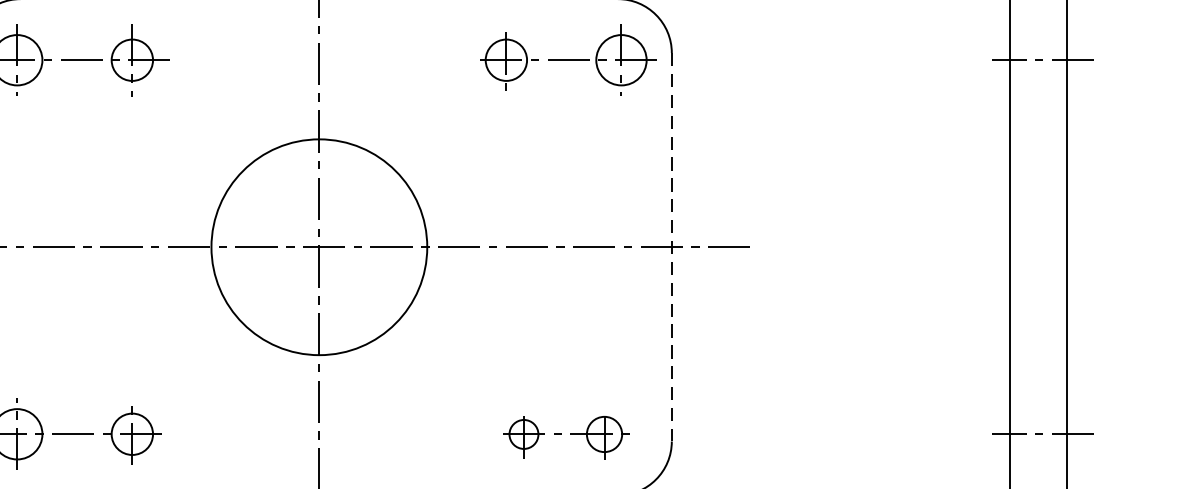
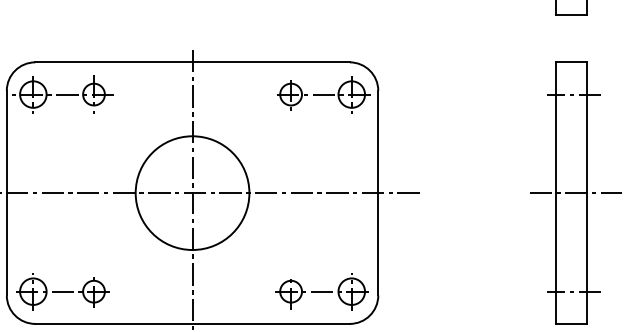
line: (672, 247) -> (378, 193), dashed -> solid
line: (1046, 247) -> (575, 193), added
part: (564, 433) -> (321, 291), size x1.43

